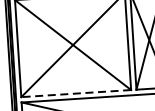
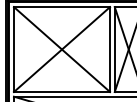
line: (75, 94) -> (61, 92), dashed -> solid

